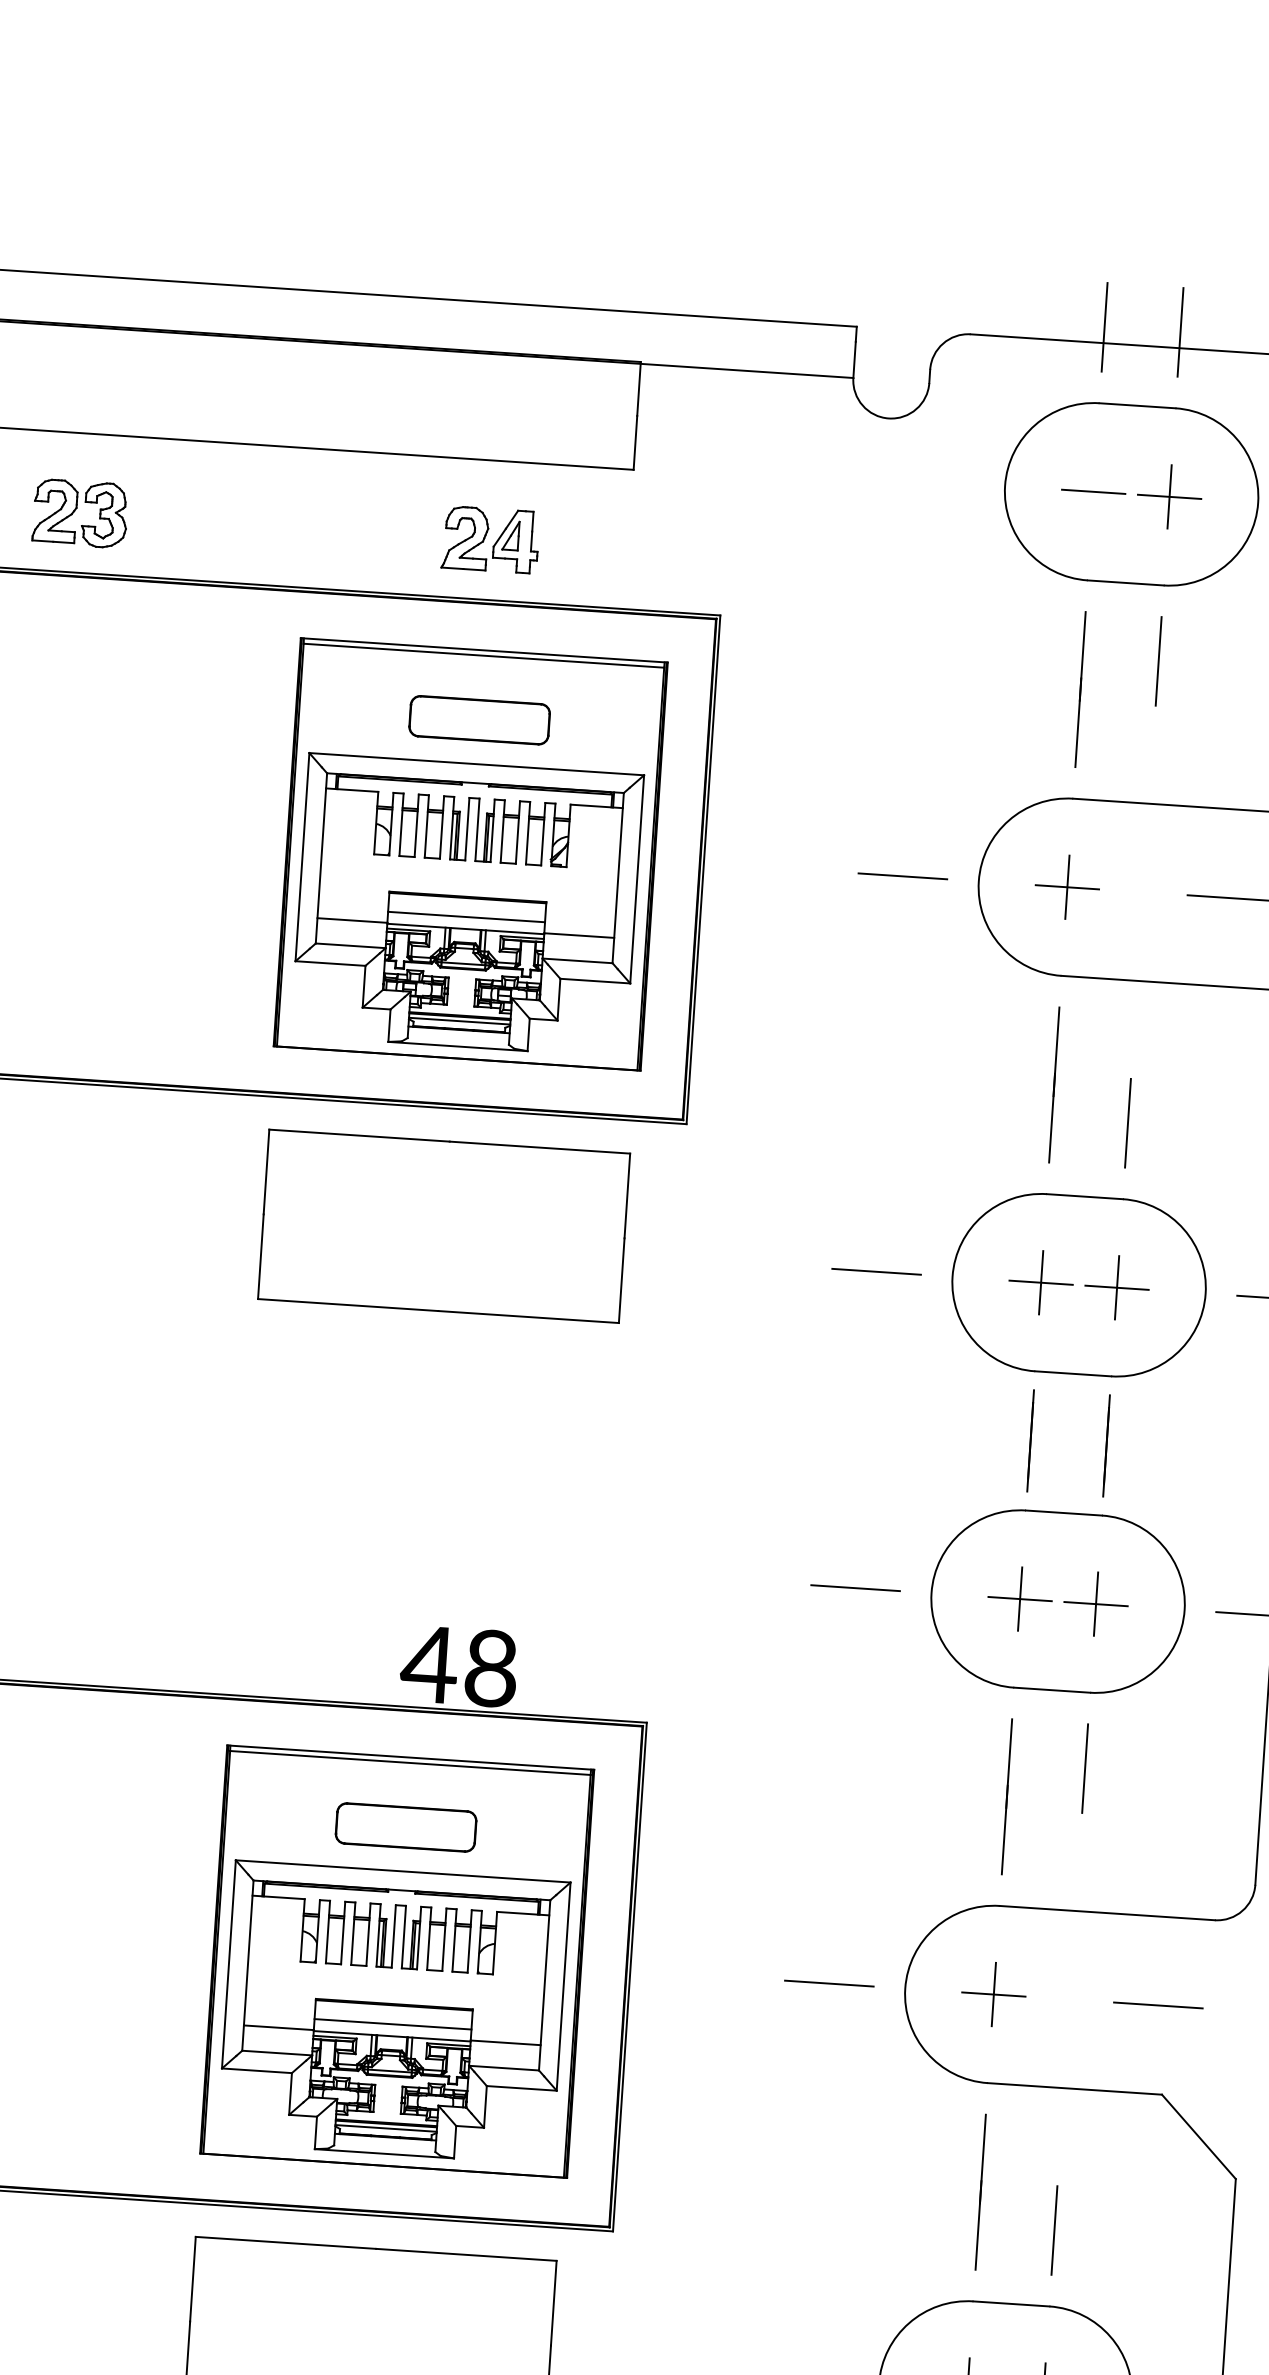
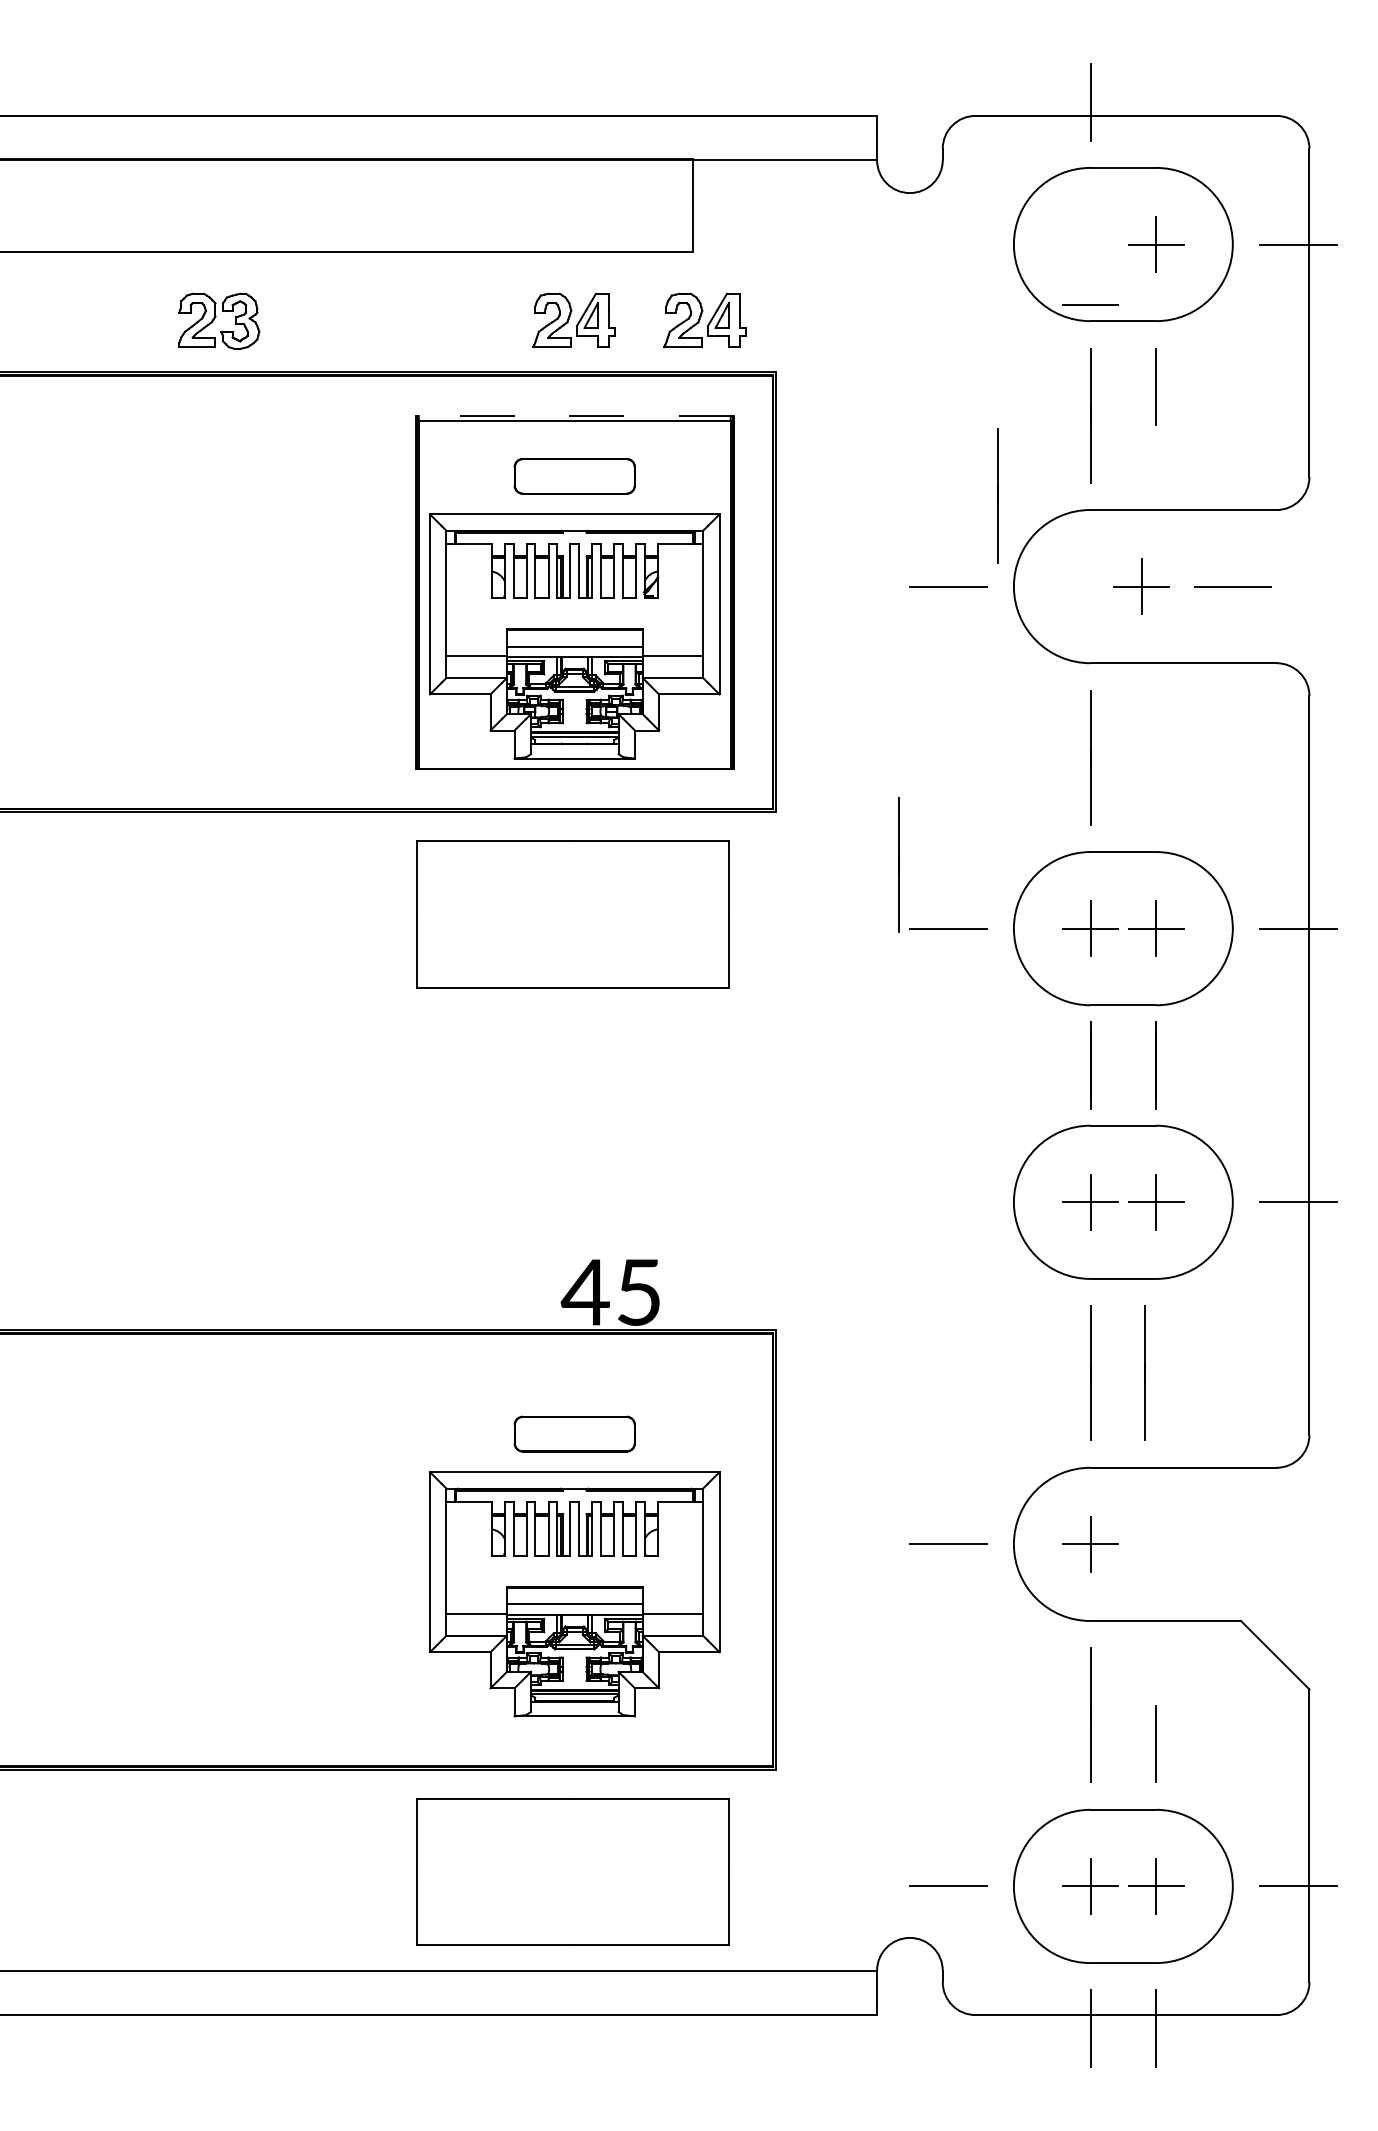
line: (1180, 331) -> (1156, 101), removed
line: (1093, 491) -> (1090, 304), moved
part: (641, 550) -> (704, 320), added
line: (483, 649) -> (574, 415), solid -> dashed
line: (966, 774) -> (997, 495), added
part: (1067, 887) -> (1141, 586), moved
line: (1128, 1123) -> (1156, 786), removed
line: (824, 1193) -> (898, 864), added
line: (854, 1588) -> (947, 1202), removed
text: (491, 1667) -> (639, 1291), 48 -> 45
line: (1085, 1768) -> (1156, 1344), removed
line: (1069, 1799) -> (1144, 1372), added
part: (396, 1960) -> (574, 1549), removed
line: (1157, 2005) -> (1232, 1544), removed

